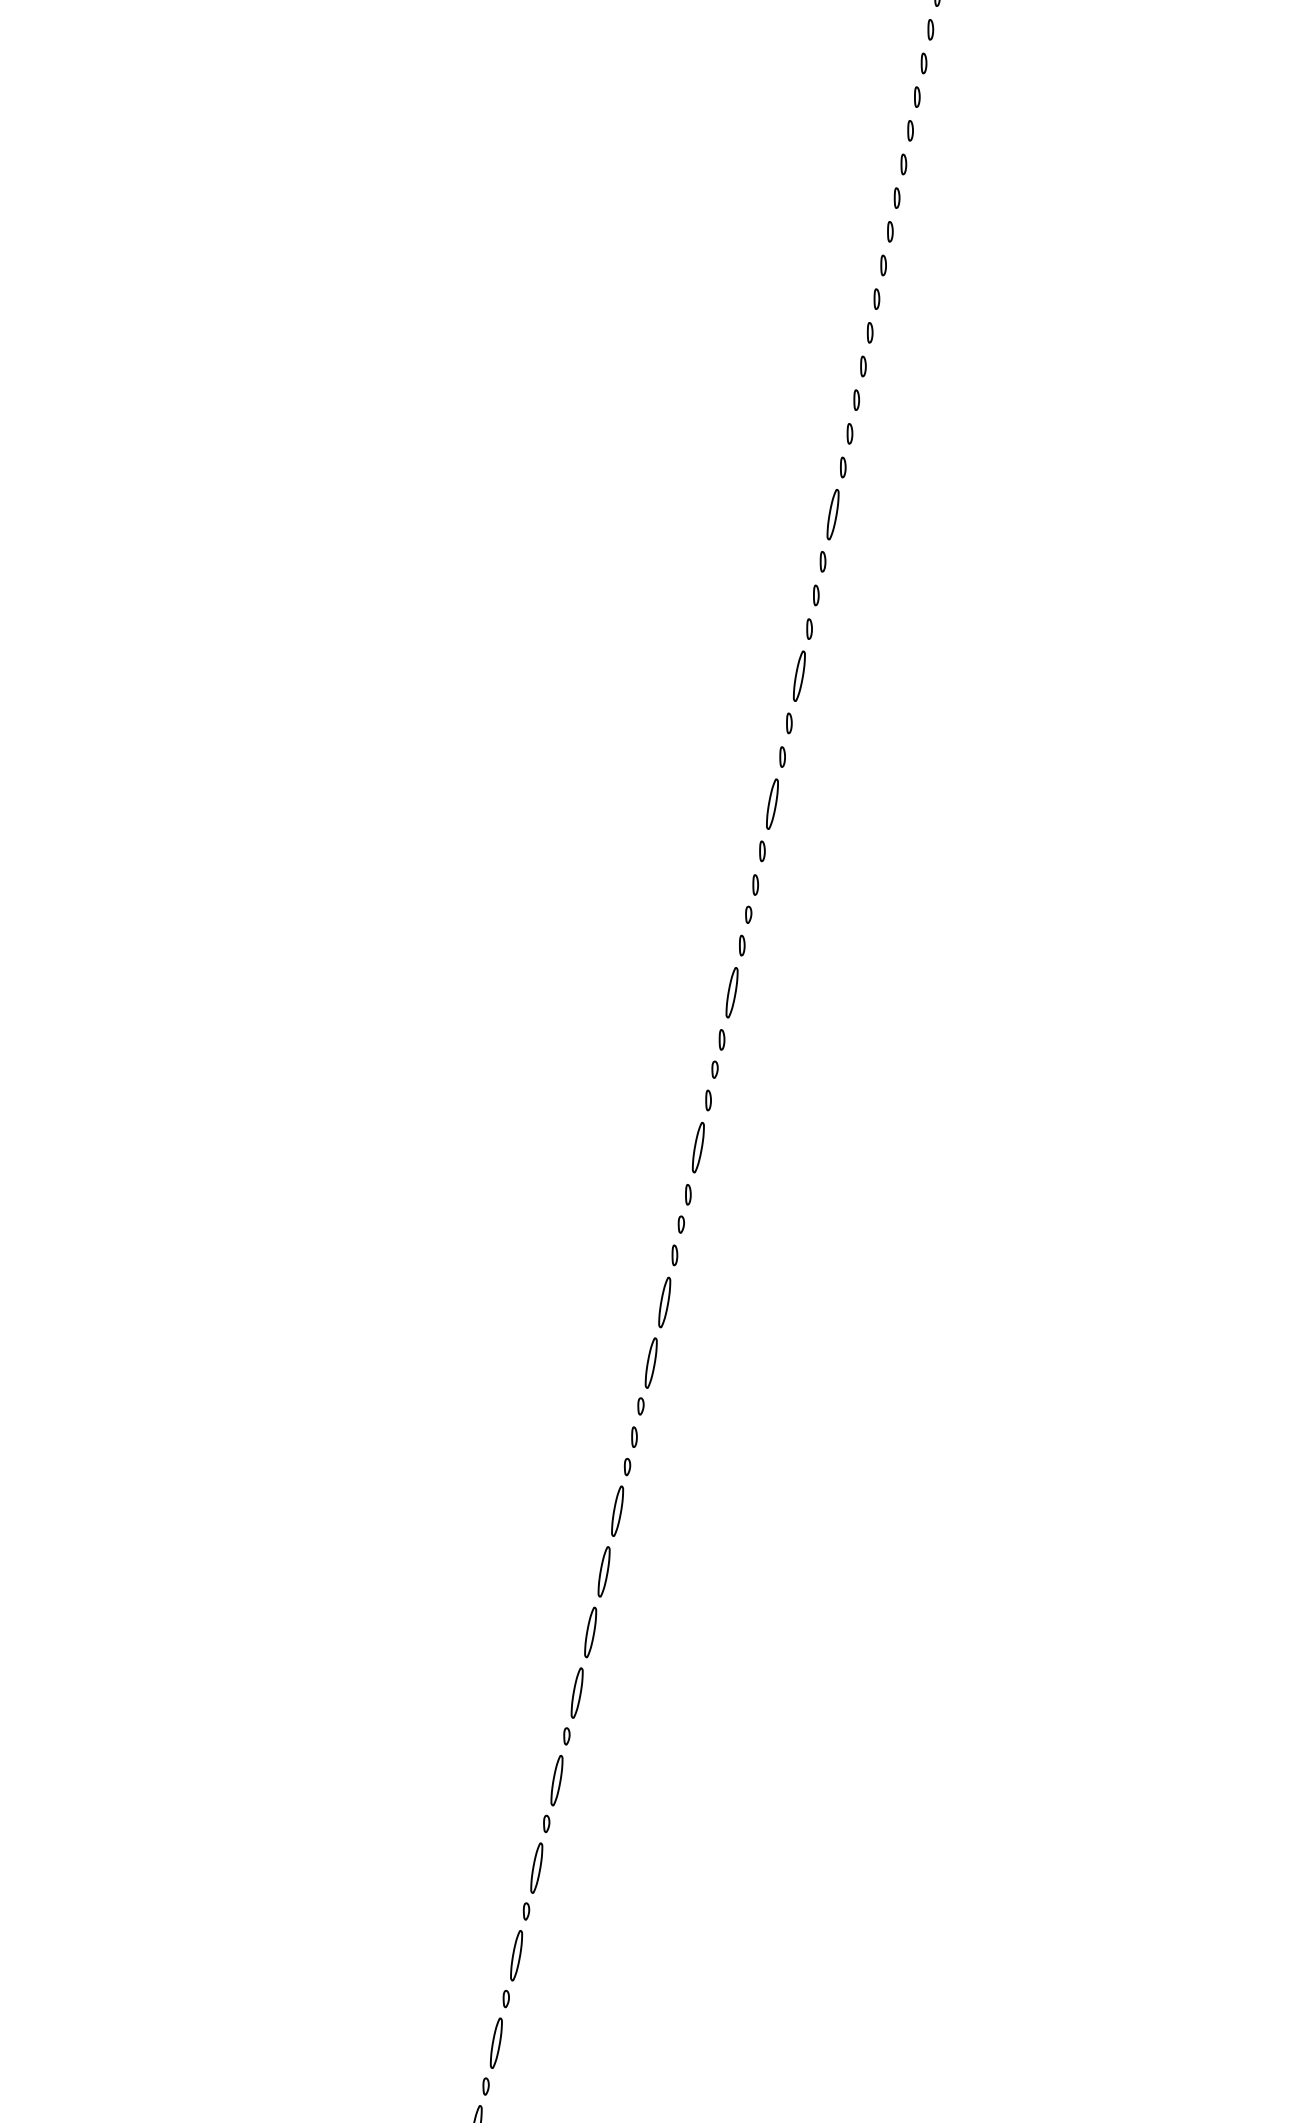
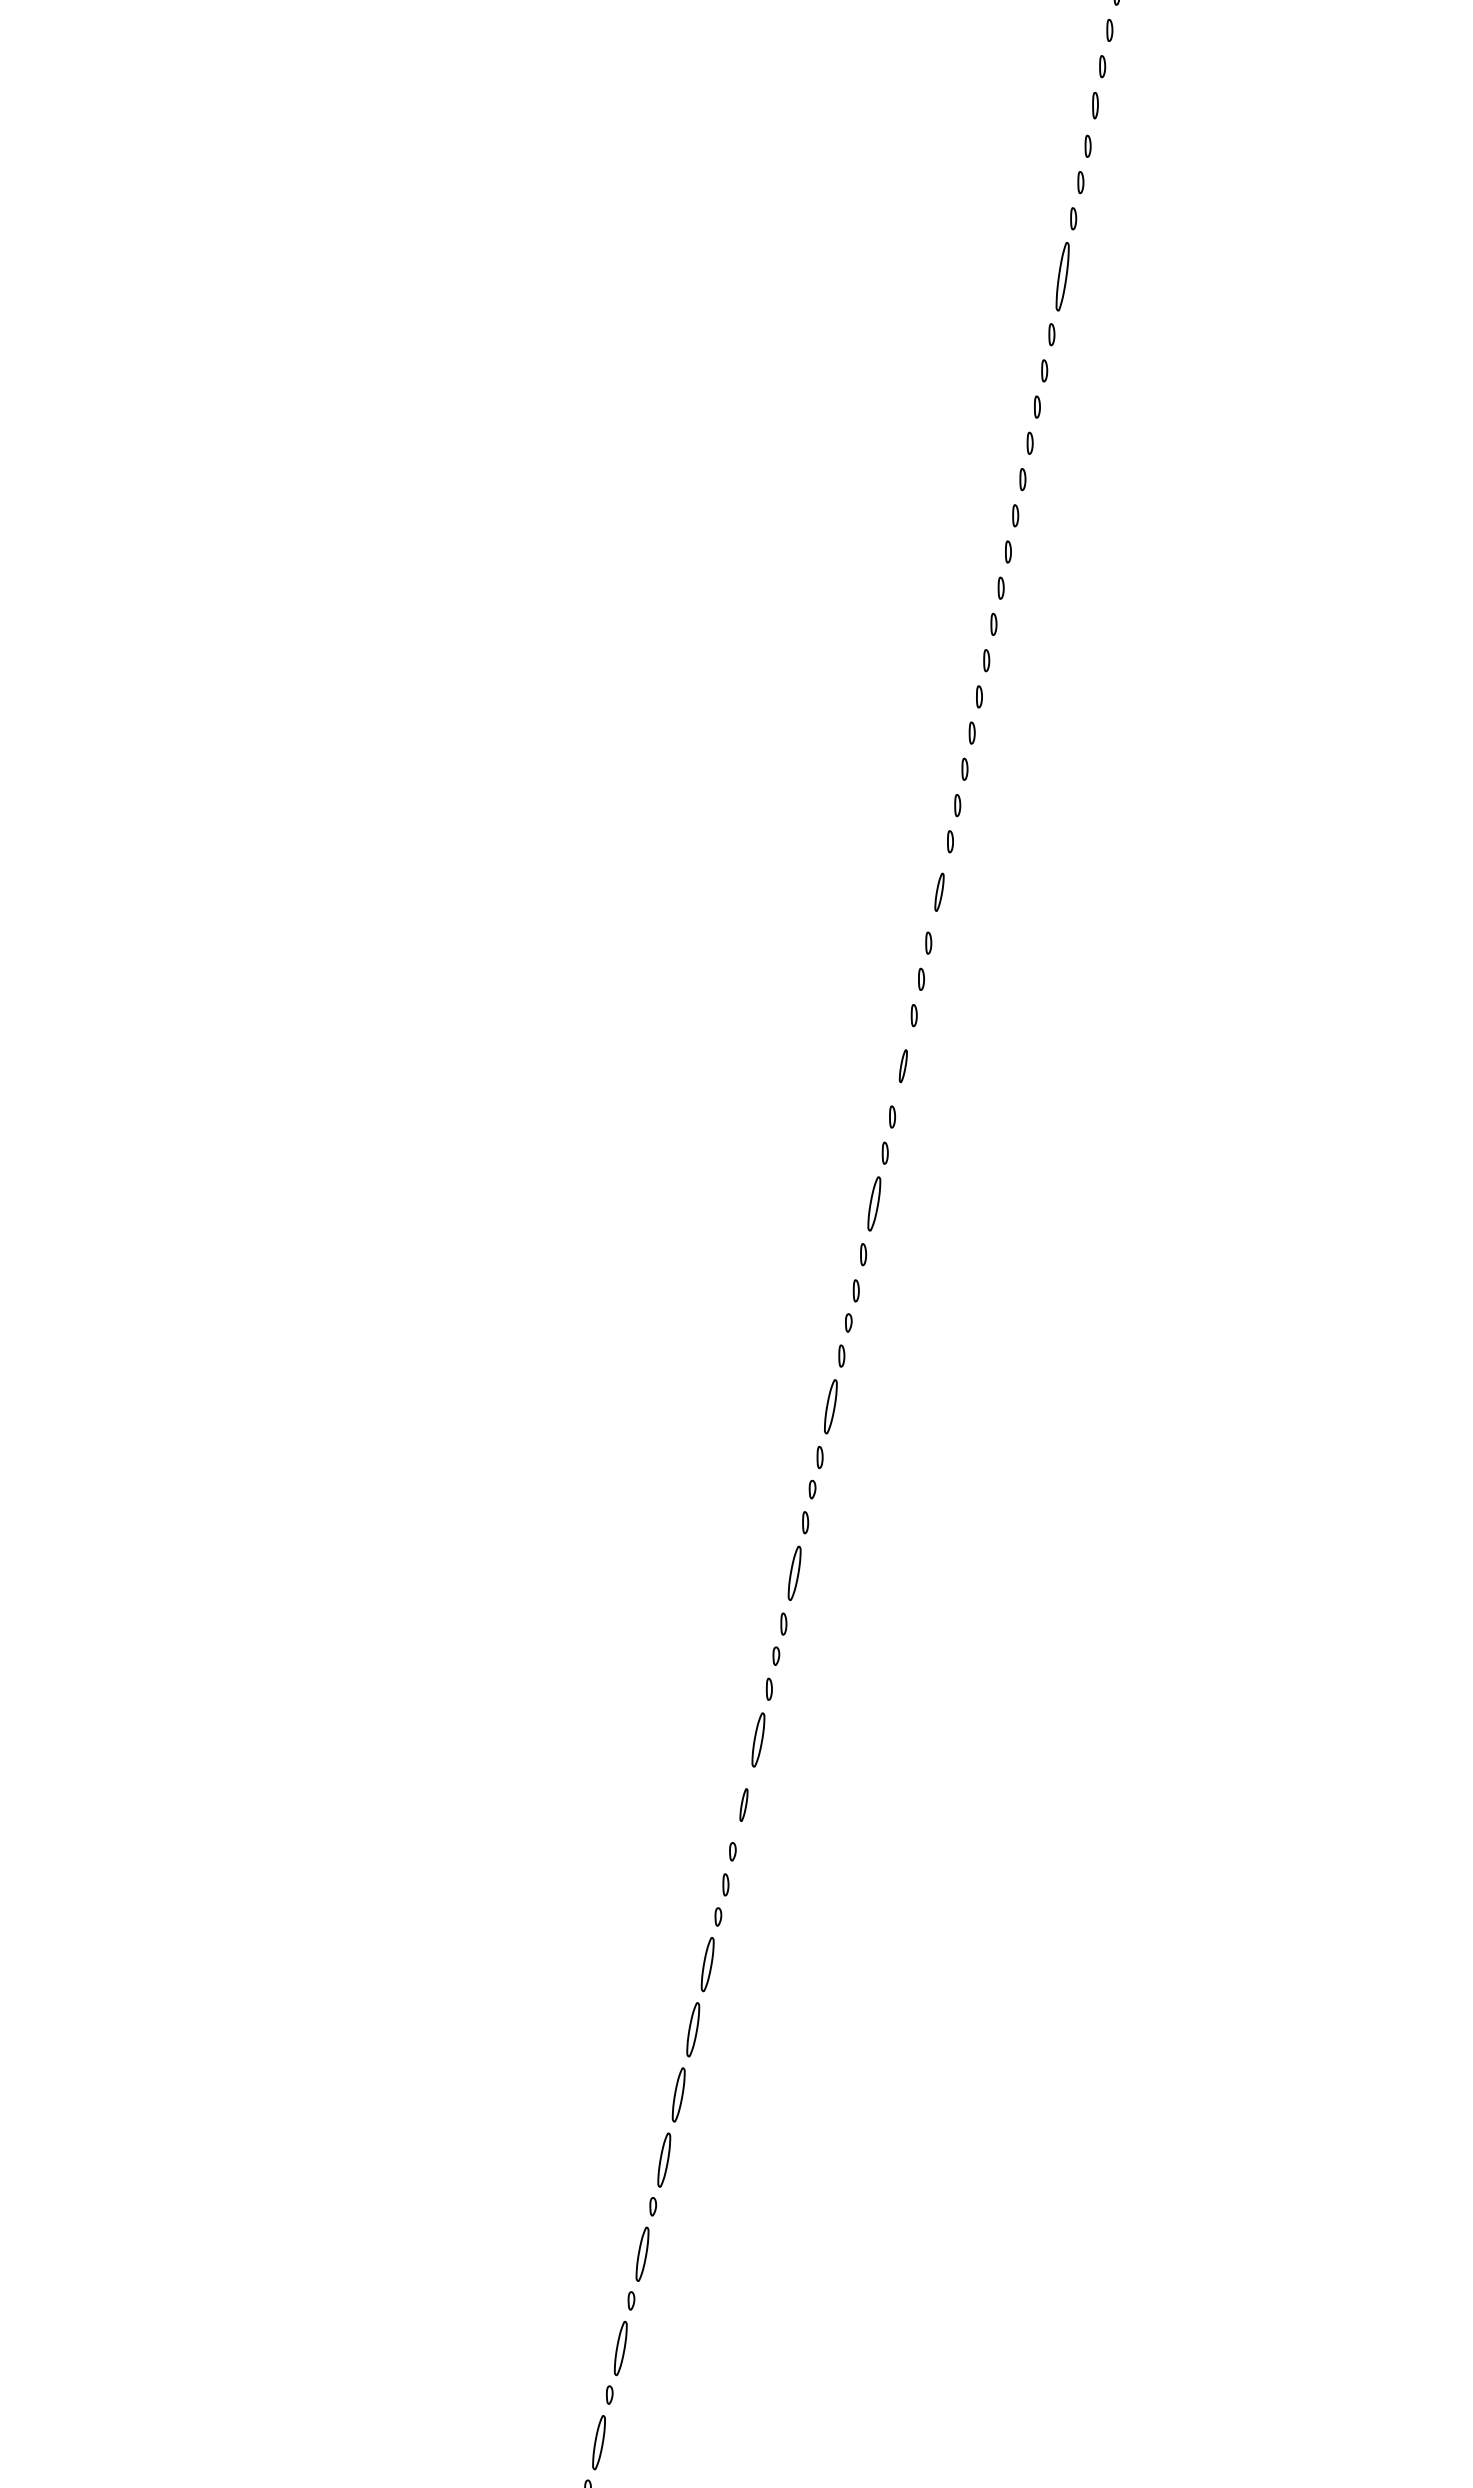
part: (833, 513) -> (939, 891), size x0.7
part: (799, 675) -> (903, 1065), size x0.6
part: (650, 1362) -> (743, 1804), size x0.6

